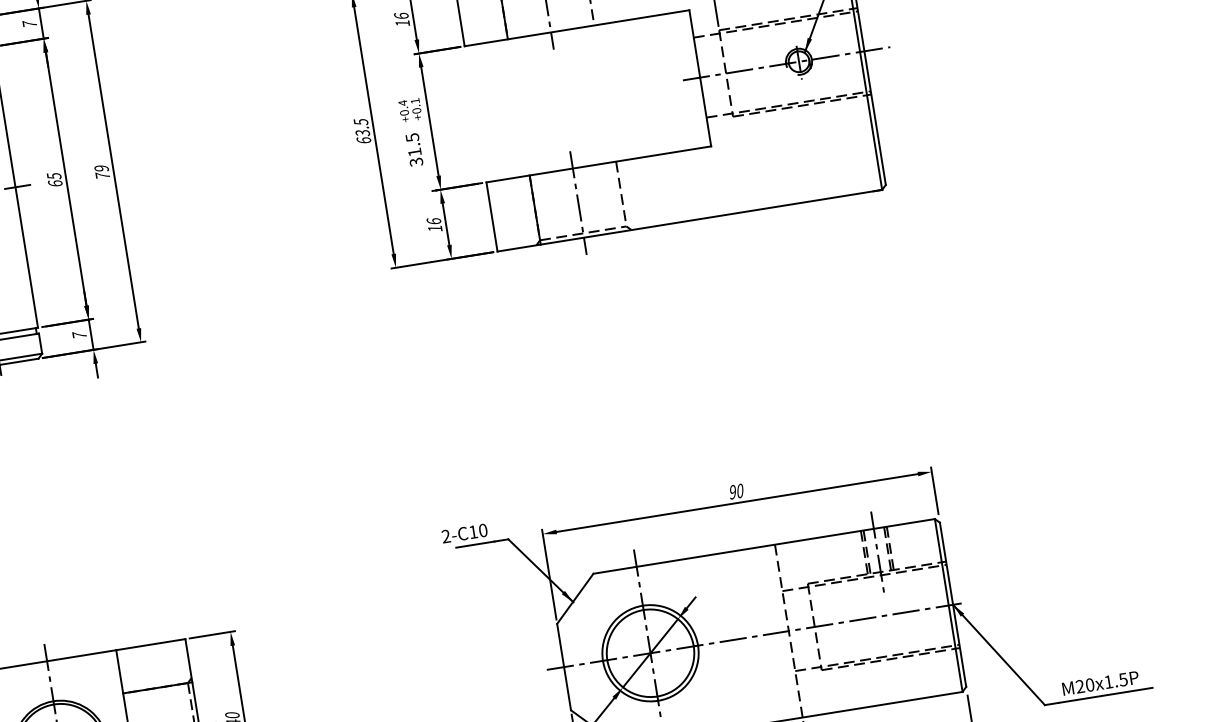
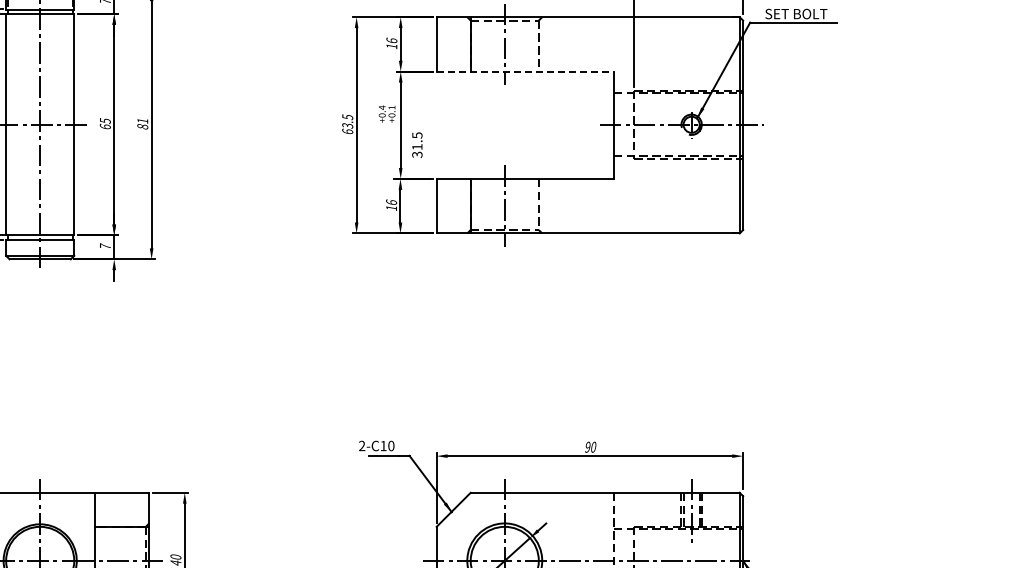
line: (577, 27) -> (525, 71), solid -> dashed
text: (414, 149) -> (417, 144), moved
text: (101, 171) -> (142, 123), 79 -> 81

